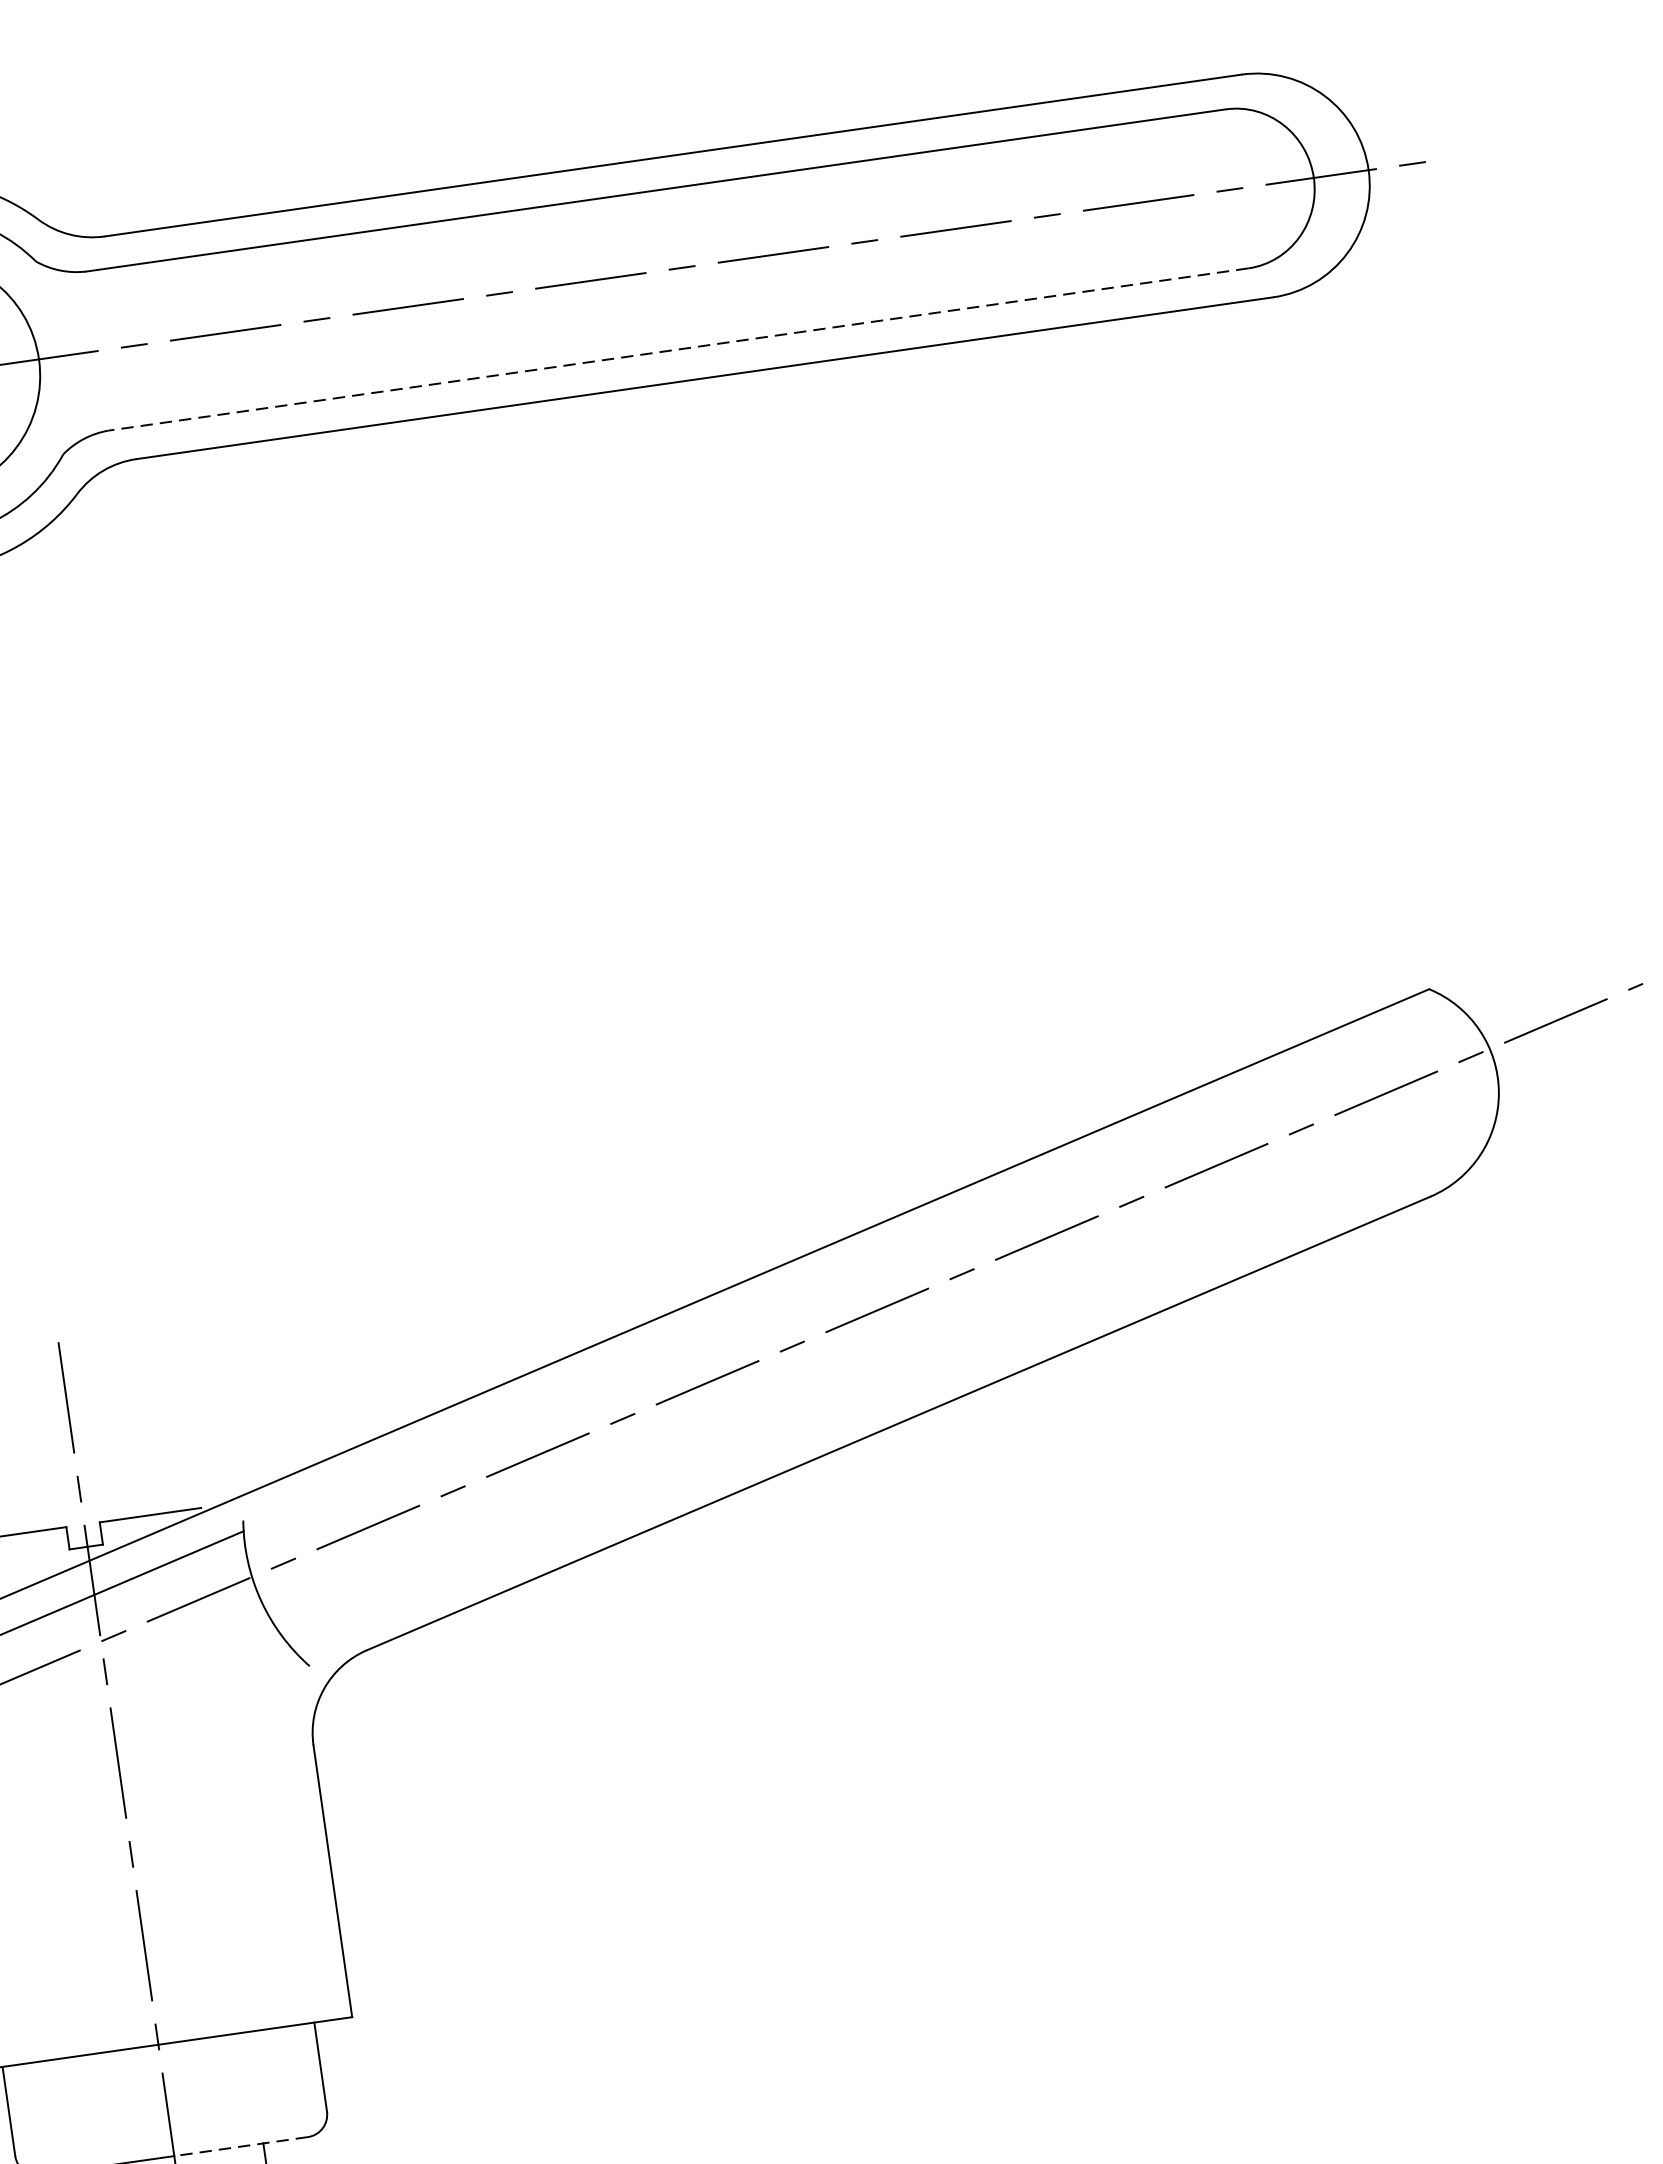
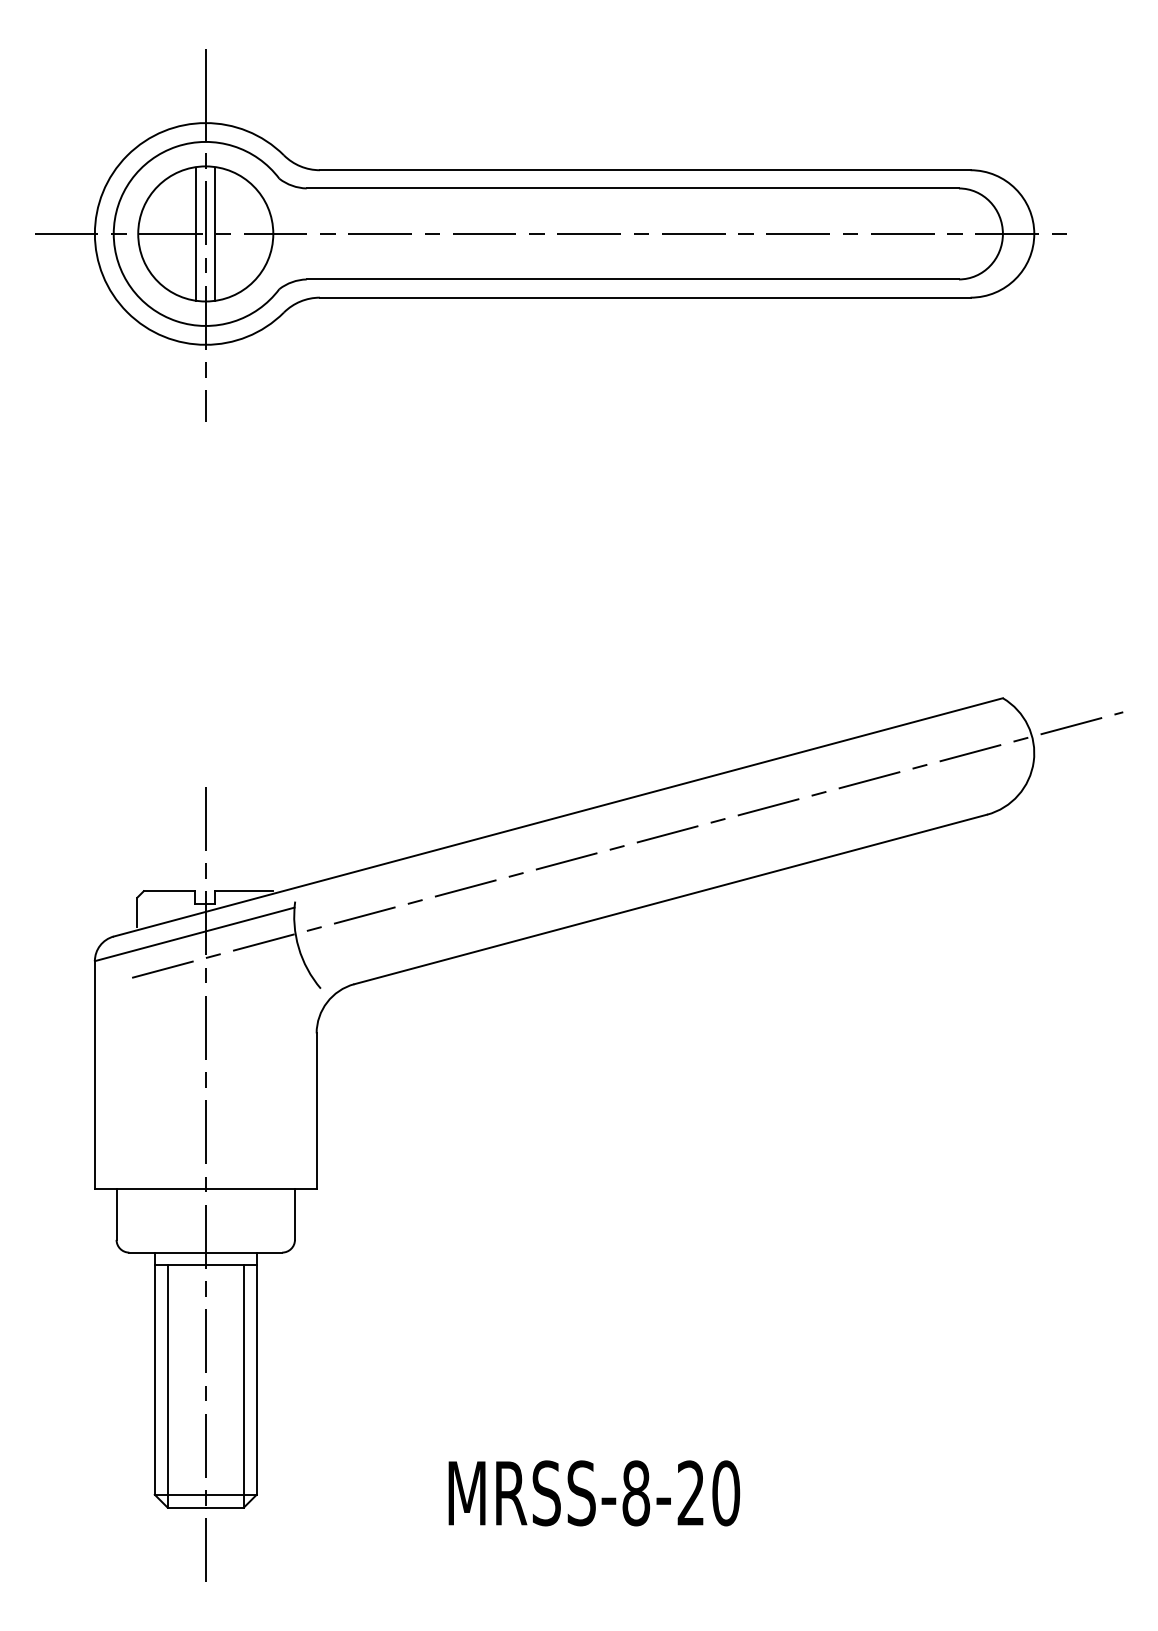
line: (677, 349) -> (632, 279), dashed -> solid
line: (240, 2146) -> (243, 1252), dashed -> solid

